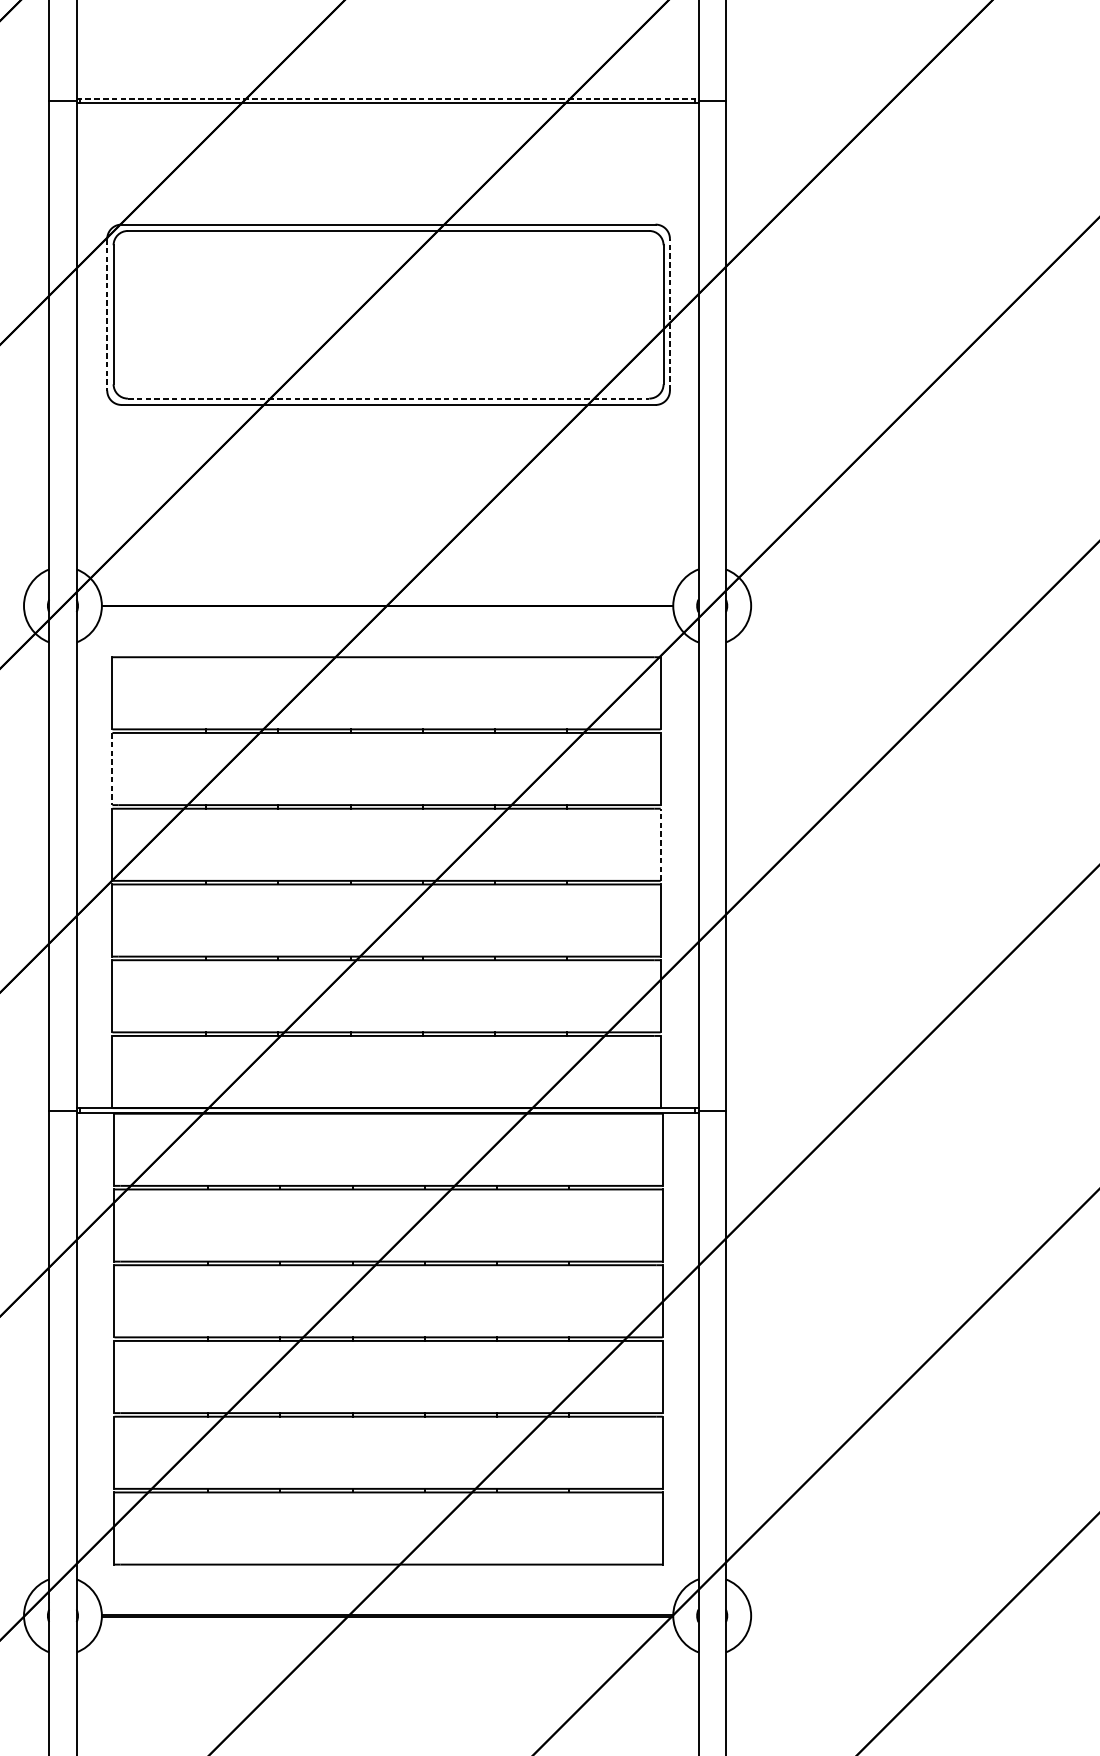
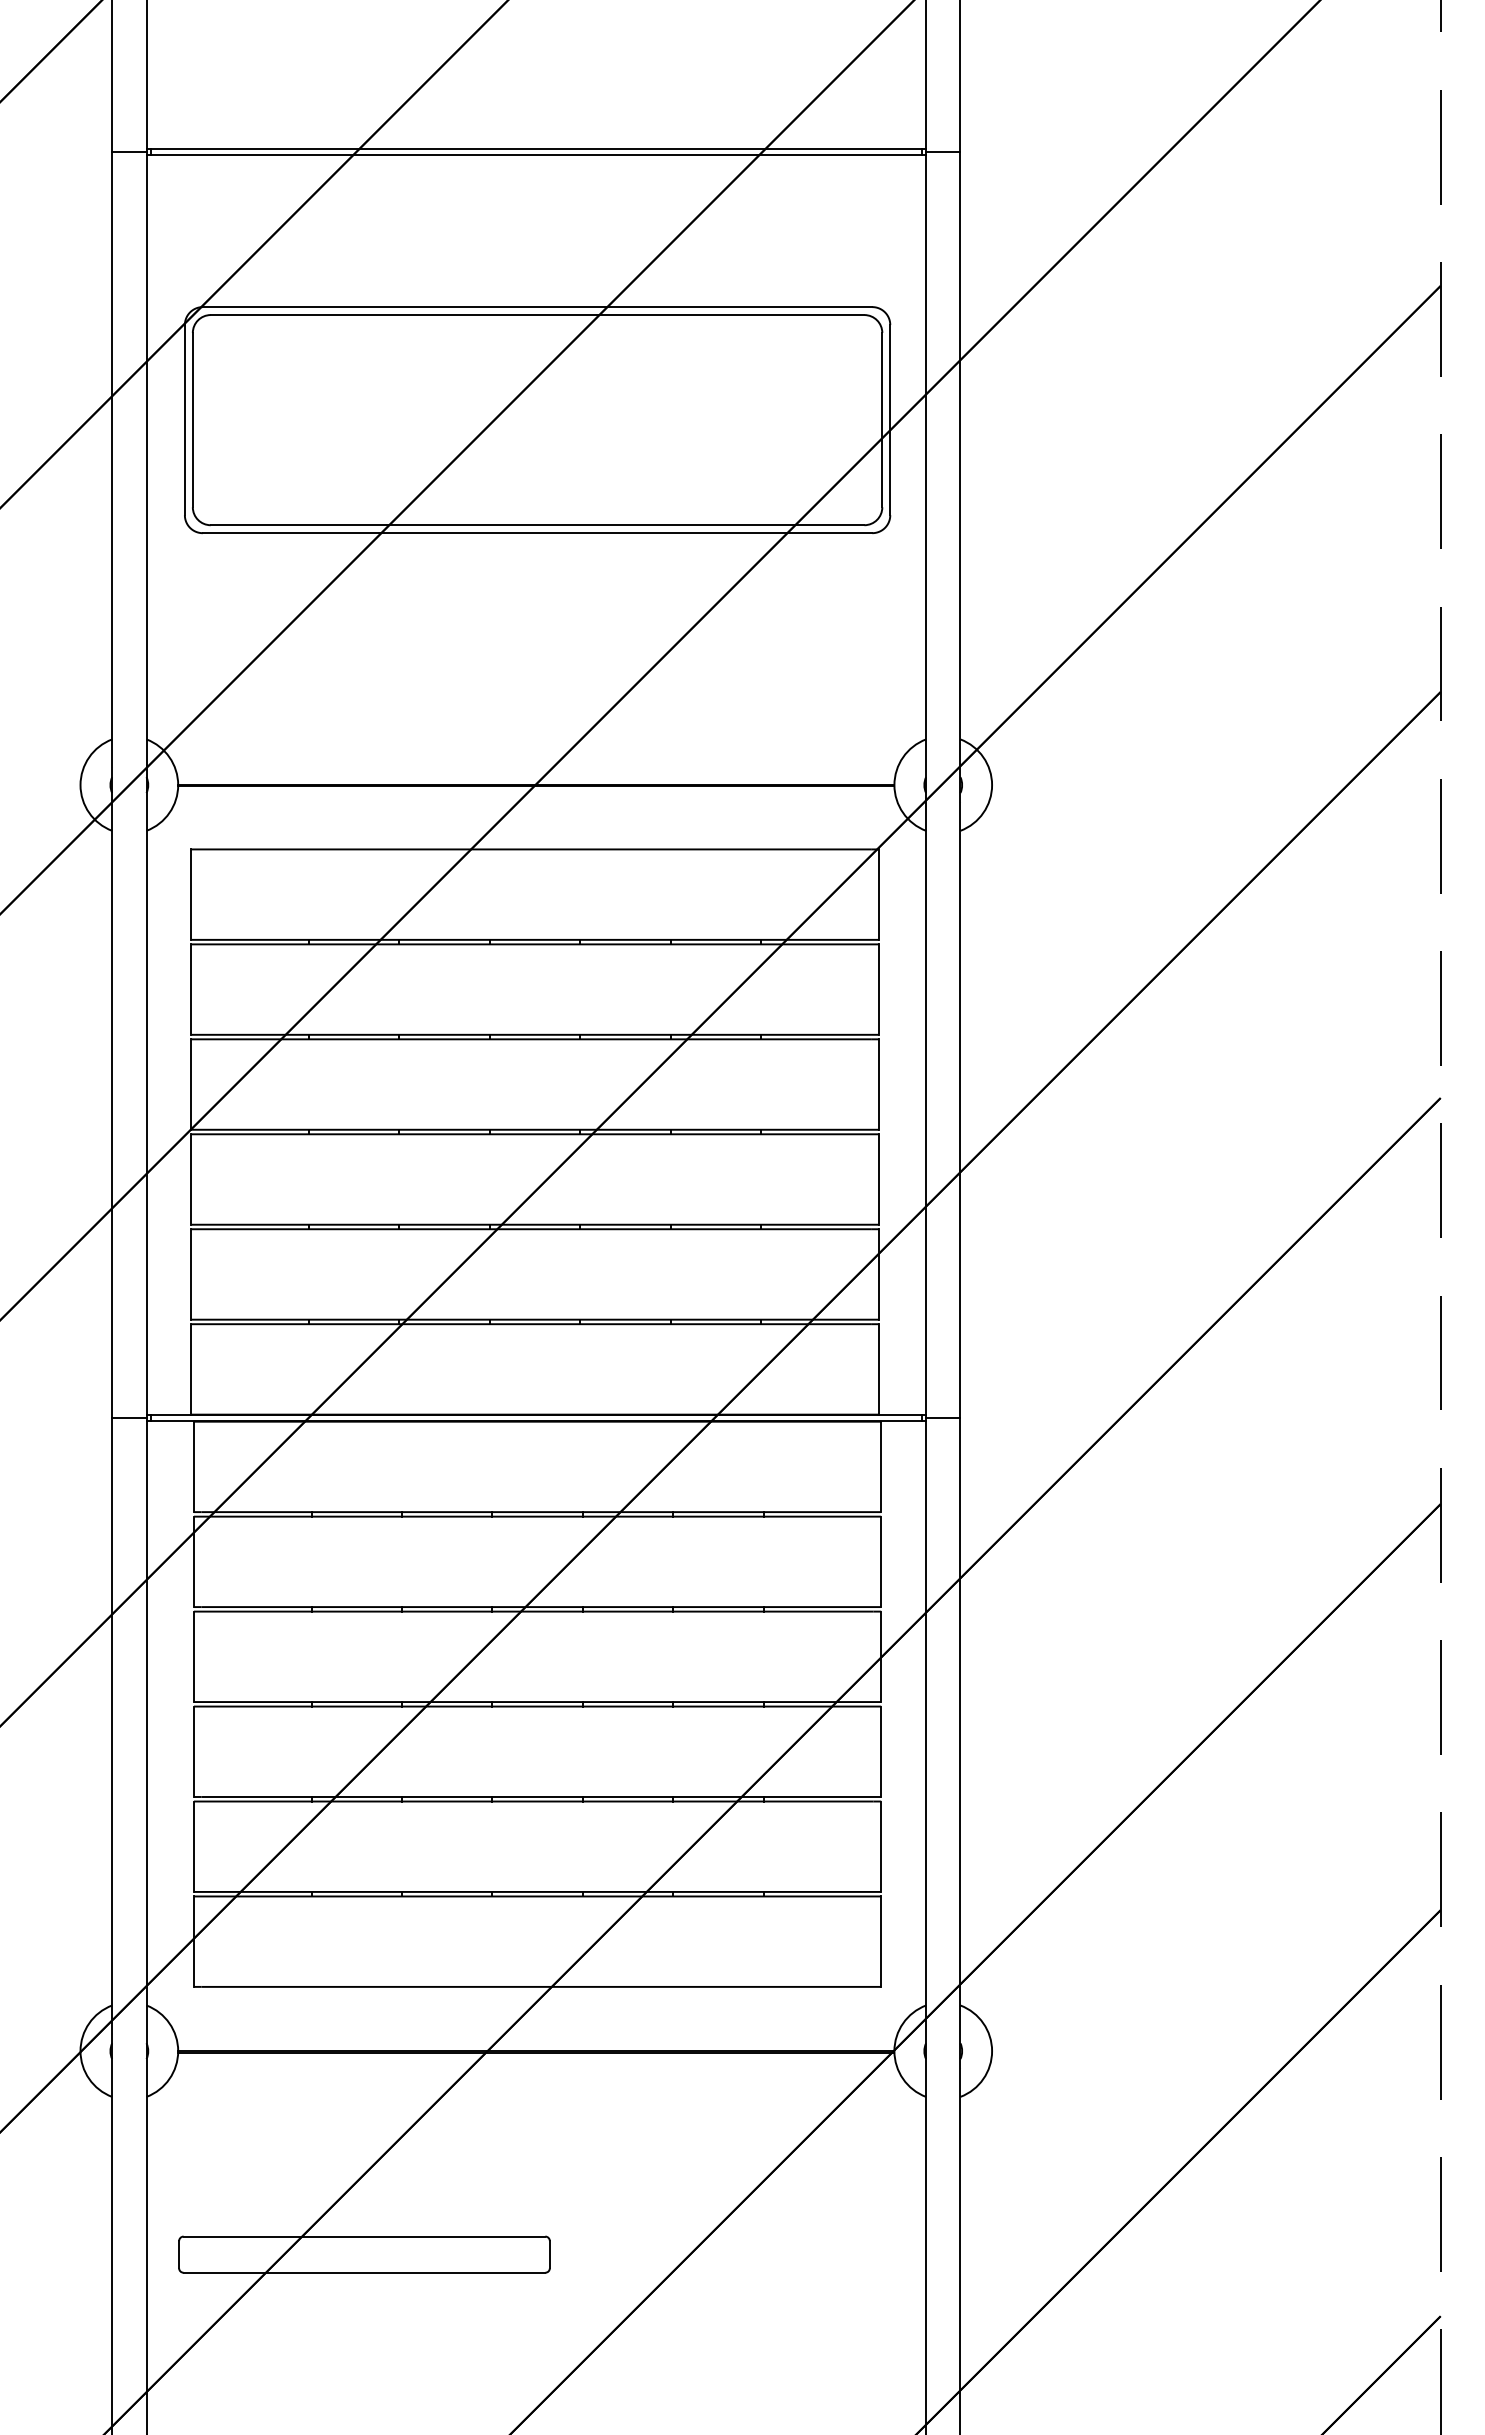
line: (387, 98) -> (536, 149), dashed -> solid
line: (670, 314) -> (890, 419), dashed -> solid
line: (106, 315) -> (184, 420), dashed -> solid
line: (388, 398) -> (537, 525), dashed -> solid
line: (112, 769) -> (191, 990), dashed -> solid
line: (660, 844) -> (878, 1084), dashed -> solid

